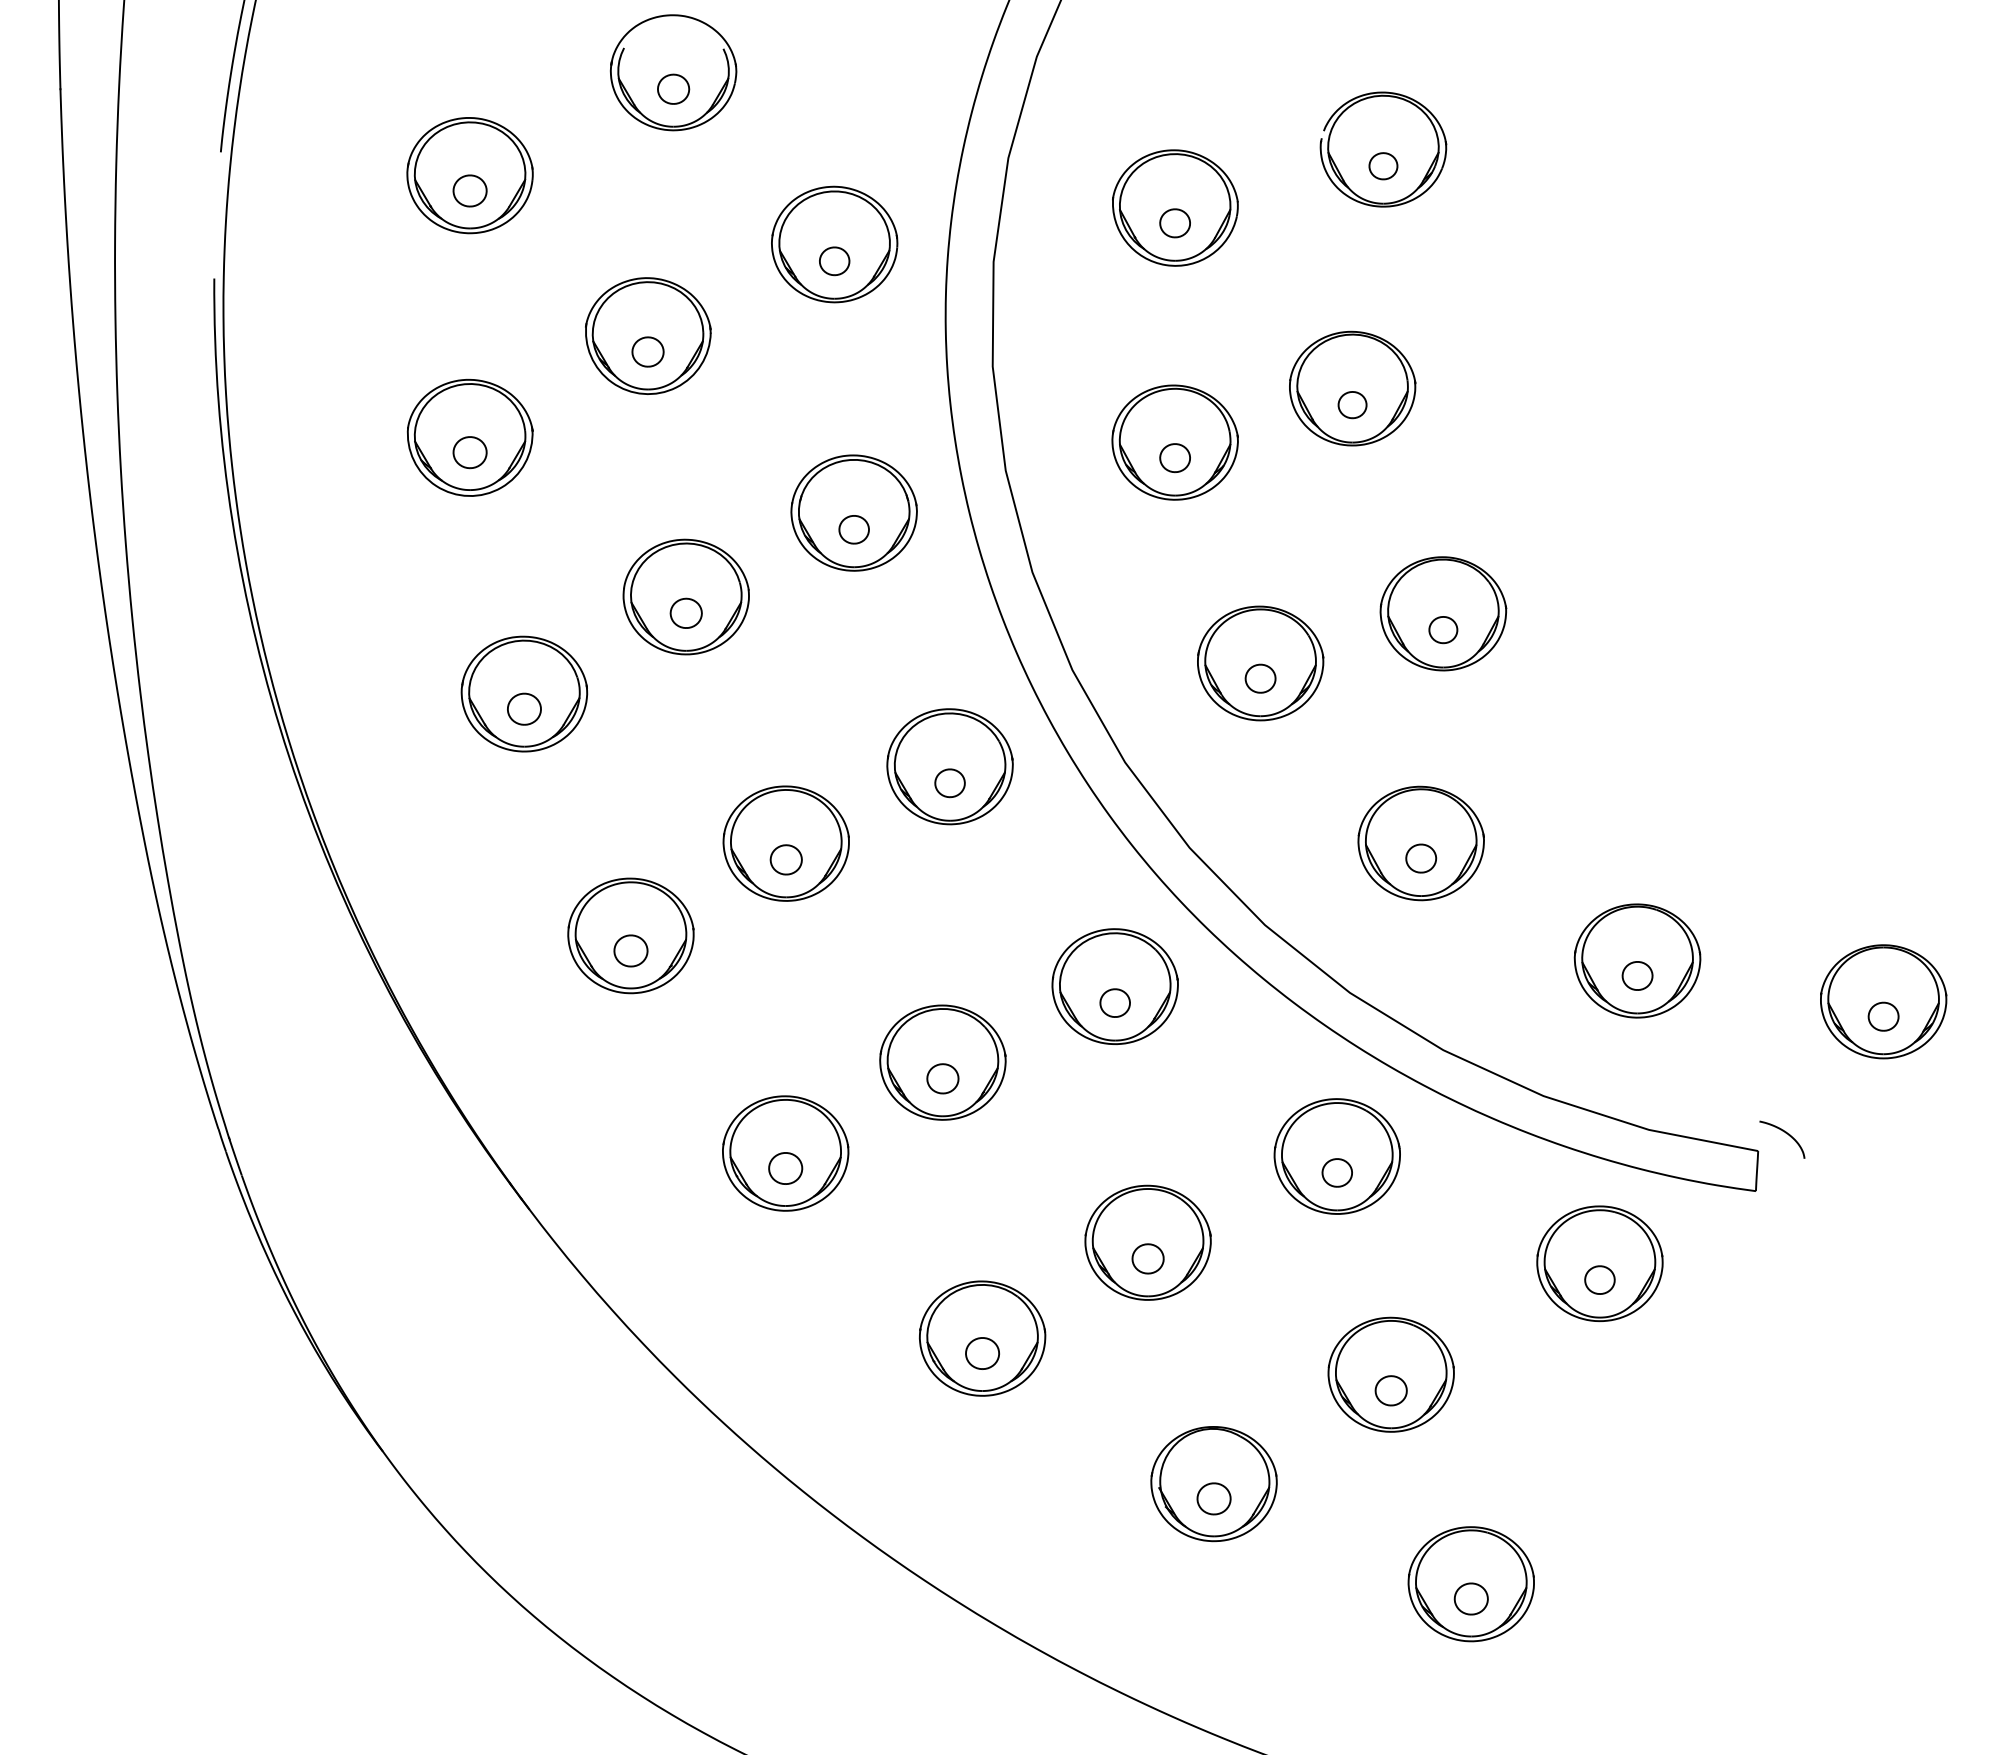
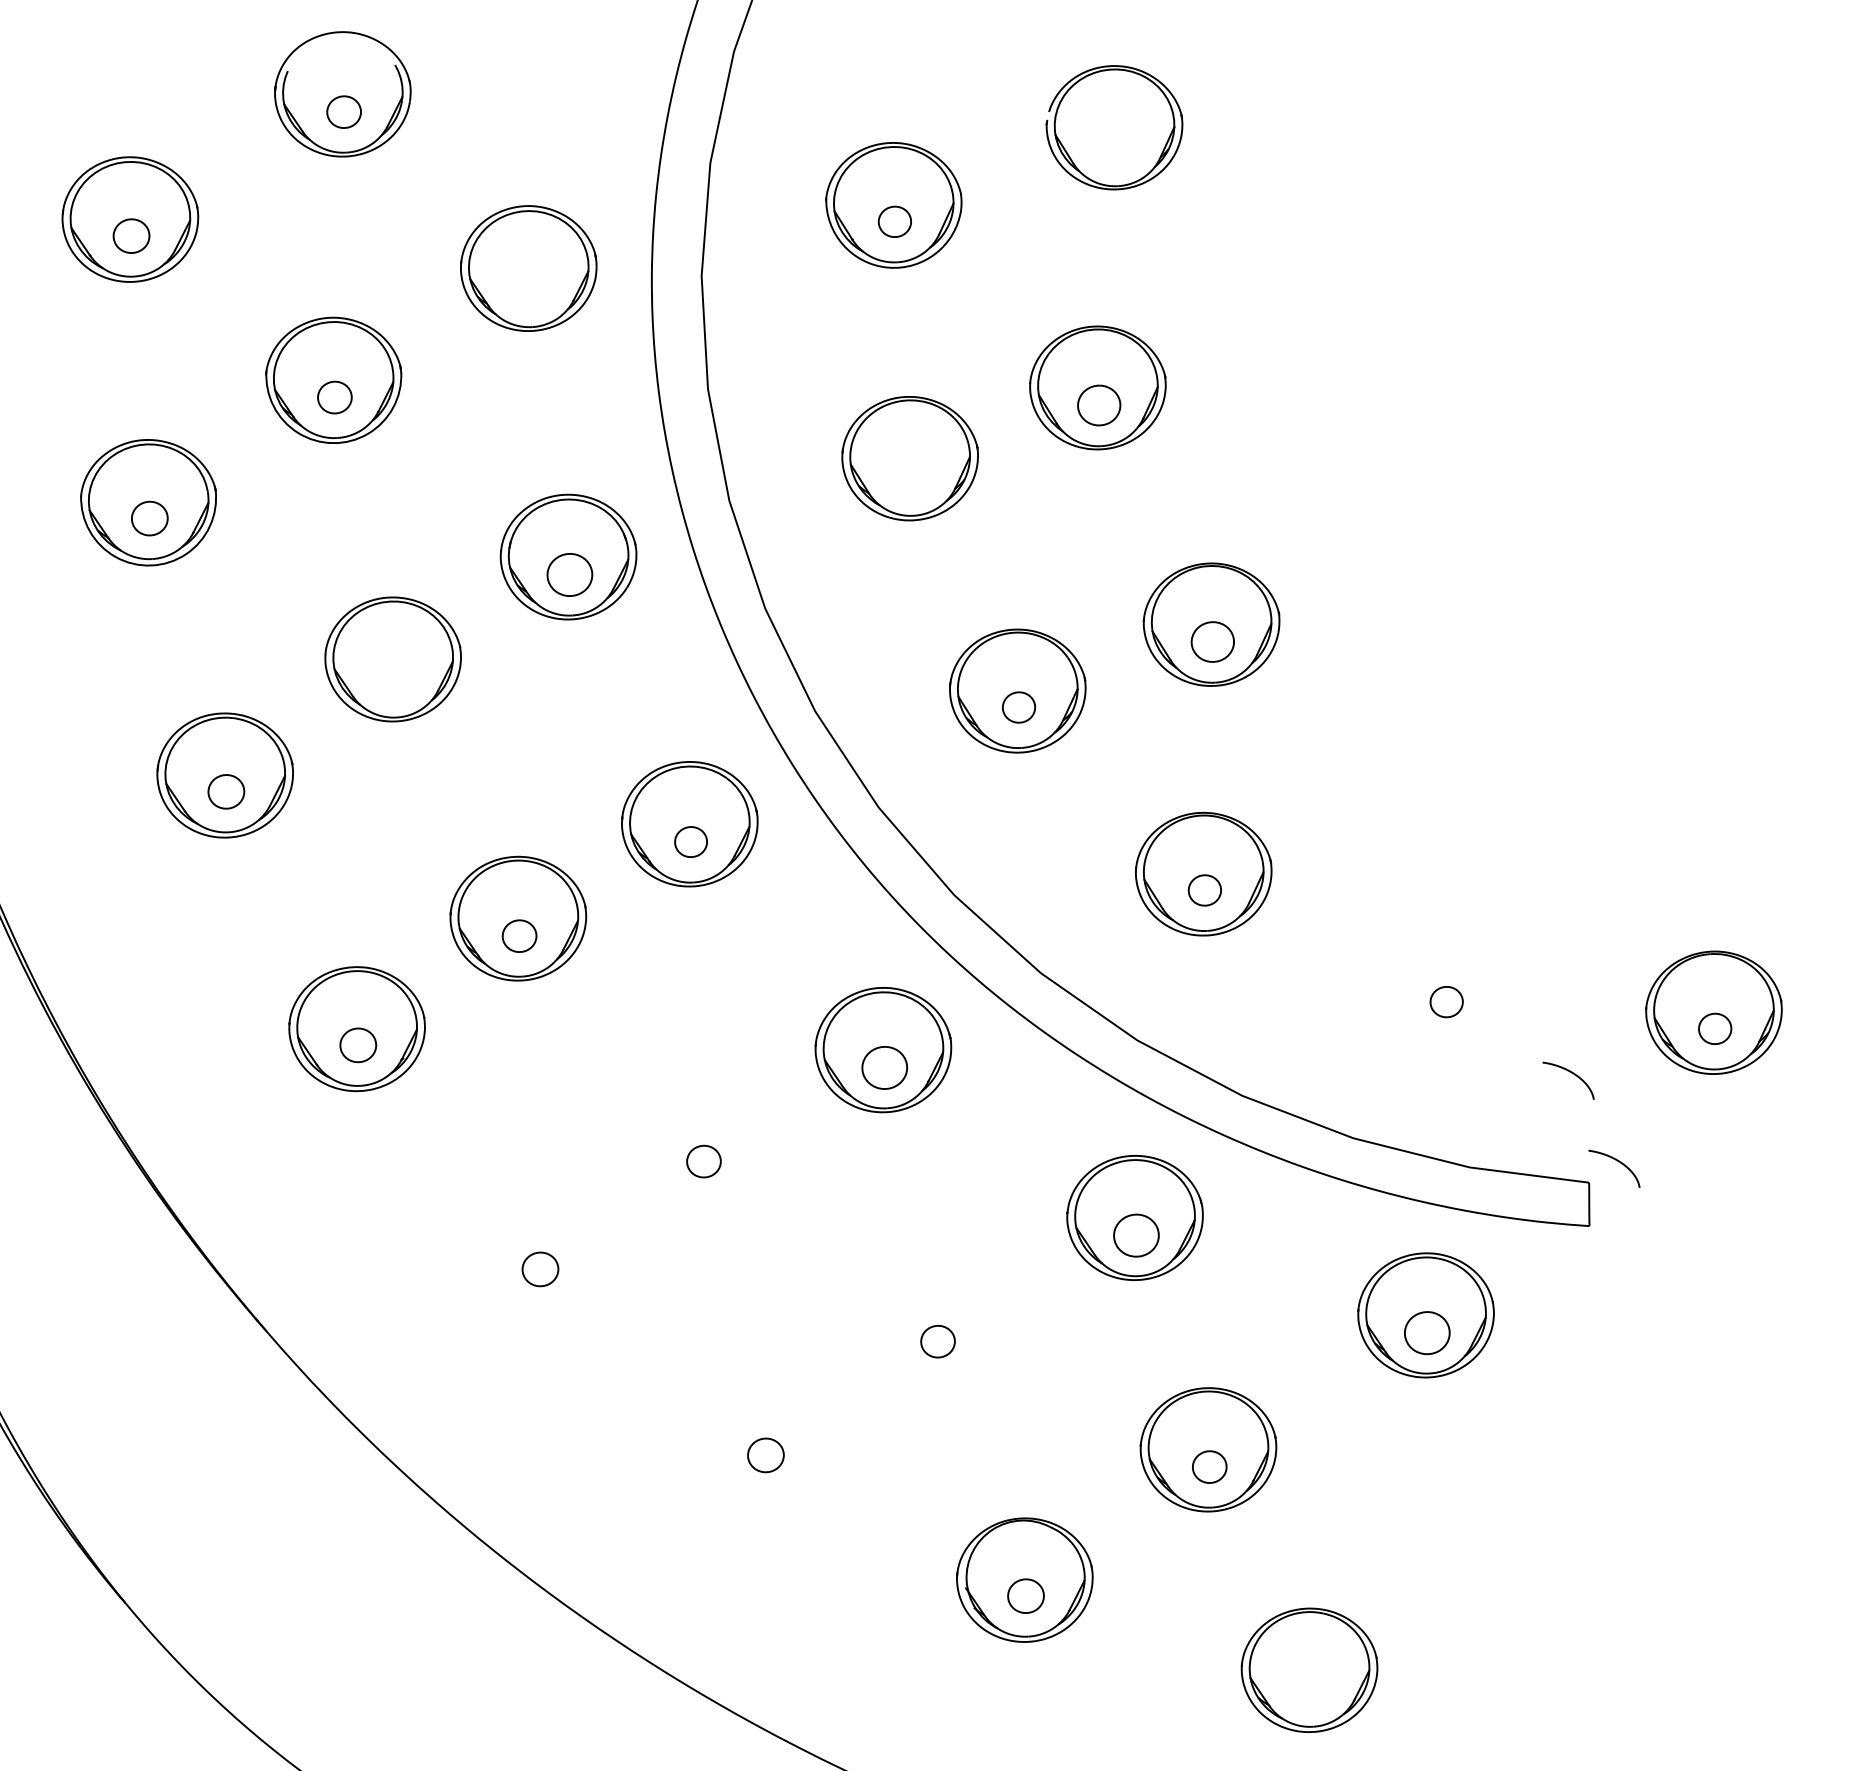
part: (1383, 166) -> (1115, 145), removed
part: (834, 261) -> (529, 286), removed
part: (1352, 405) -> (1099, 406), size x1.4
part: (1174, 458) -> (910, 475), removed
part: (853, 529) -> (569, 574), size x1.4
part: (685, 612) -> (393, 676), removed
part: (1443, 630) -> (1213, 642), size x1.4
part: (1637, 960) -> (1445, 985), removed
part: (1114, 1002) -> (883, 1067), size x1.4
curve: (1748, 1049) -> (1571, 1073), added
part: (942, 1062) -> (702, 1144), removed
part: (785, 1153) -> (539, 1253), removed
part: (1336, 1172) -> (1135, 1235), size x1.4
part: (1147, 1242) -> (936, 1324), removed
part: (1599, 1279) -> (1426, 1332), size x1.4
part: (982, 1338) -> (764, 1439), removed
part: (1470, 1598) -> (1309, 1685), removed

